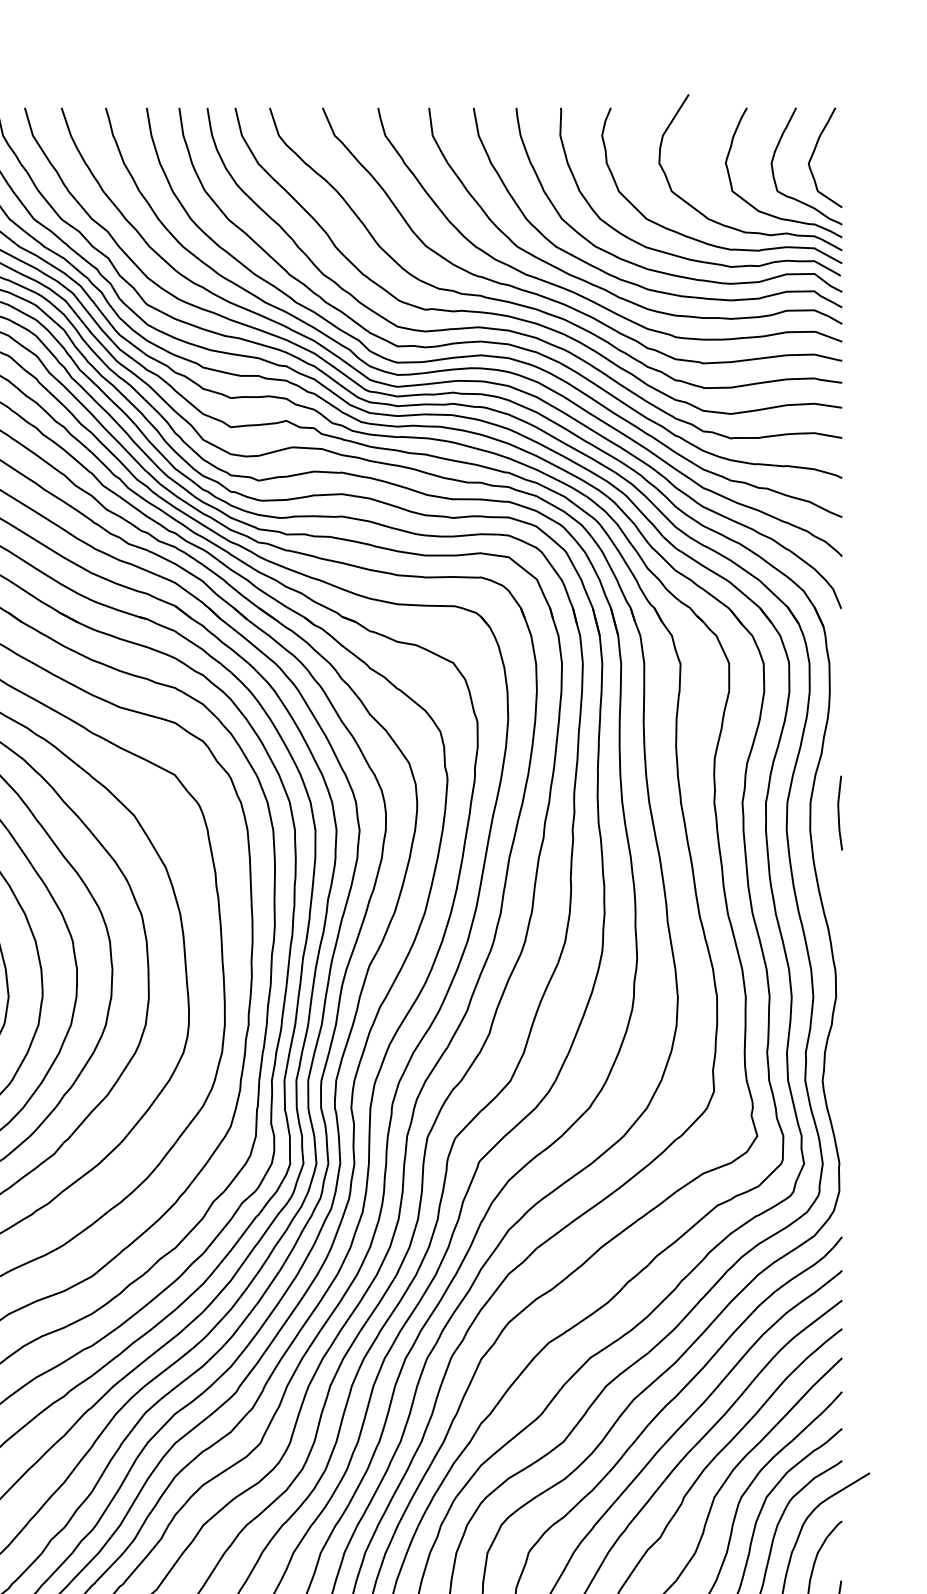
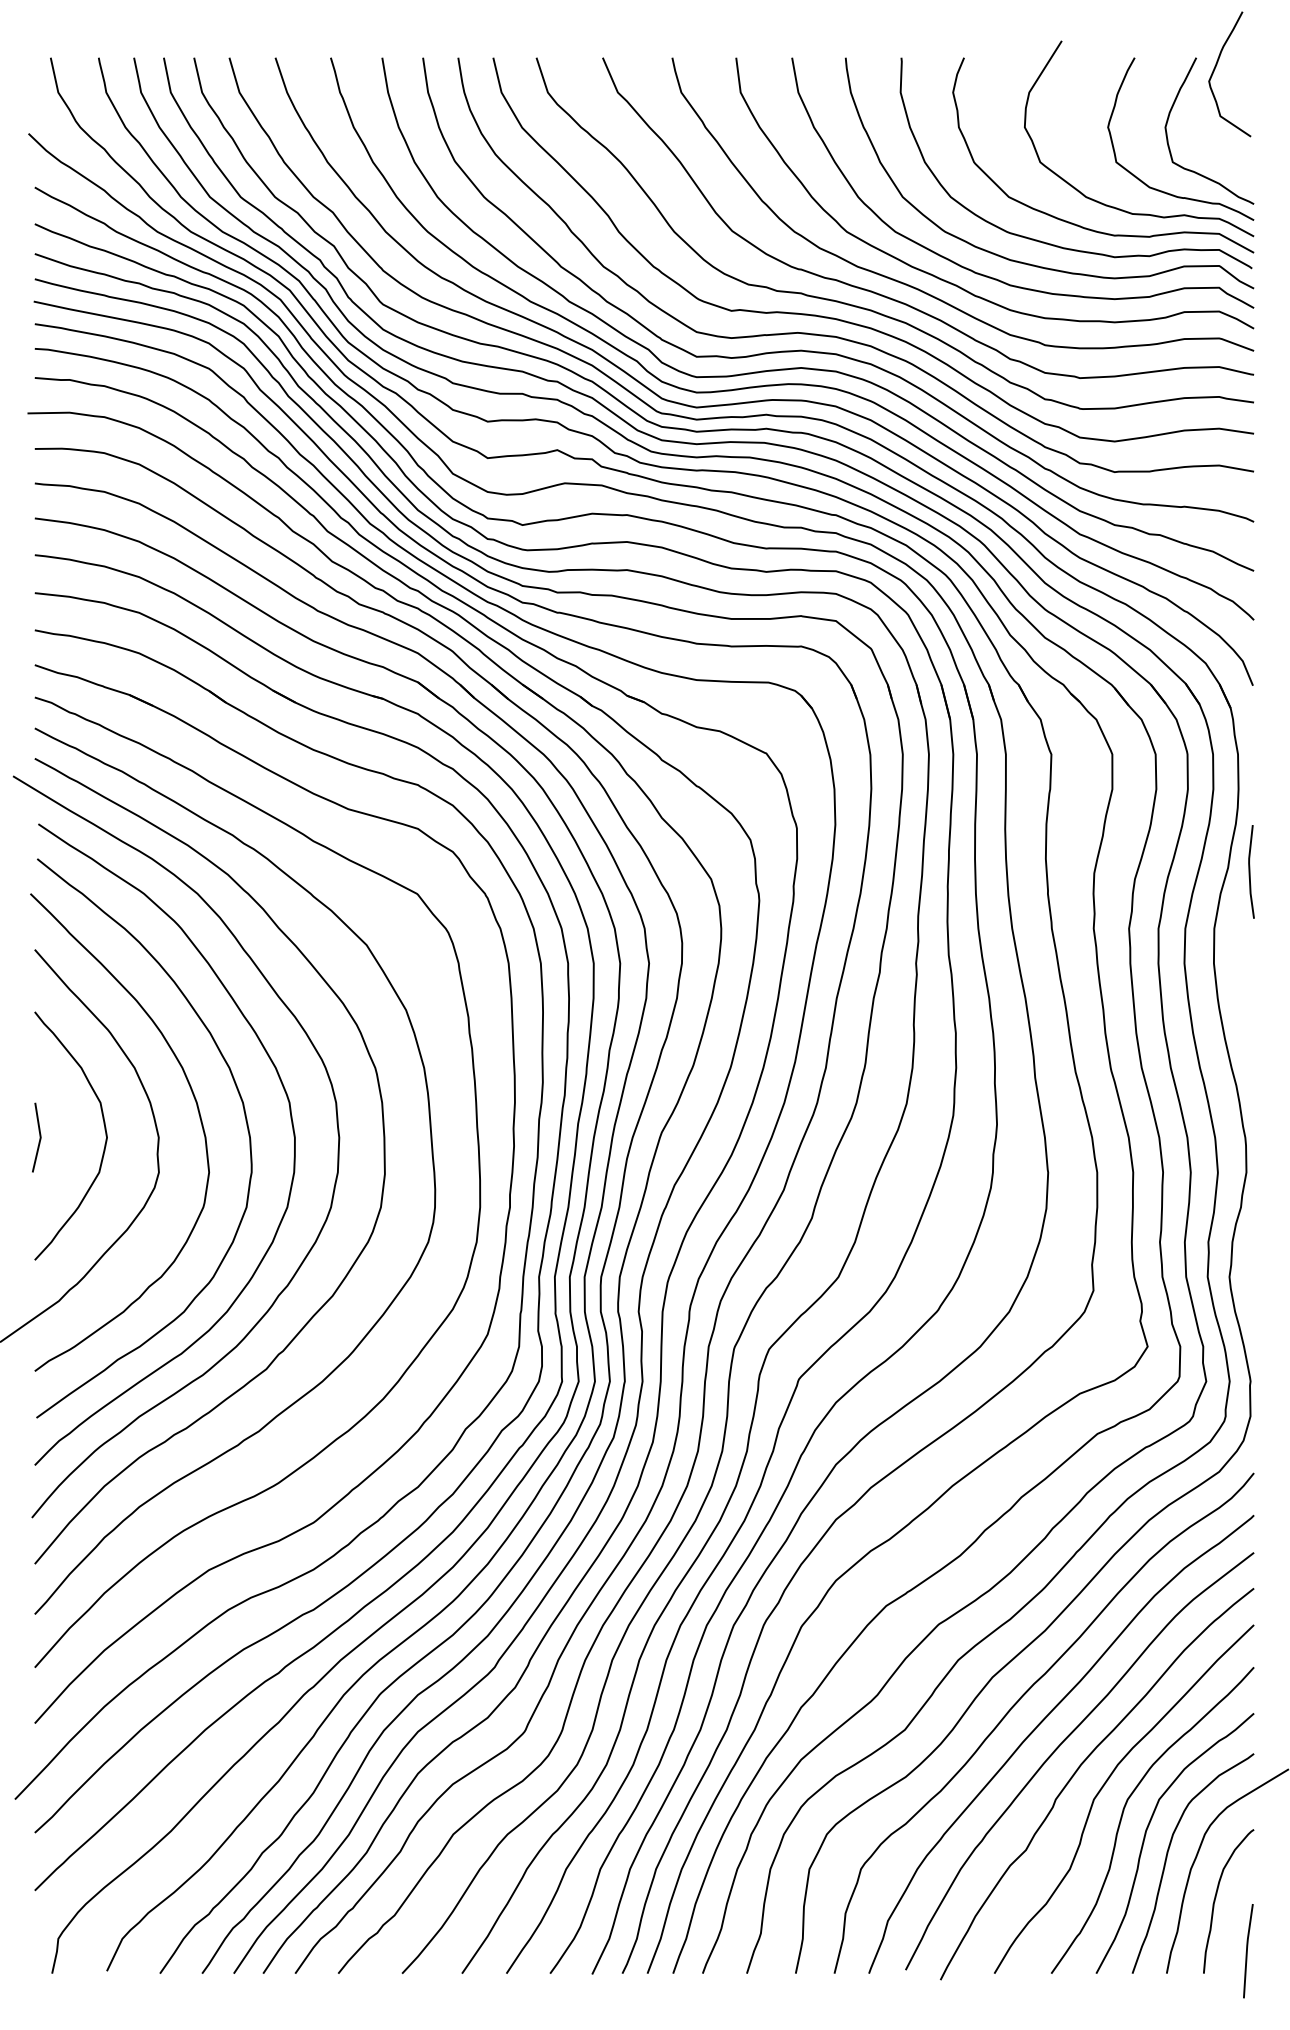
curve: (814, 152) -> (1216, 67), moved
line: (839, 812) -> (1250, 871), moved

